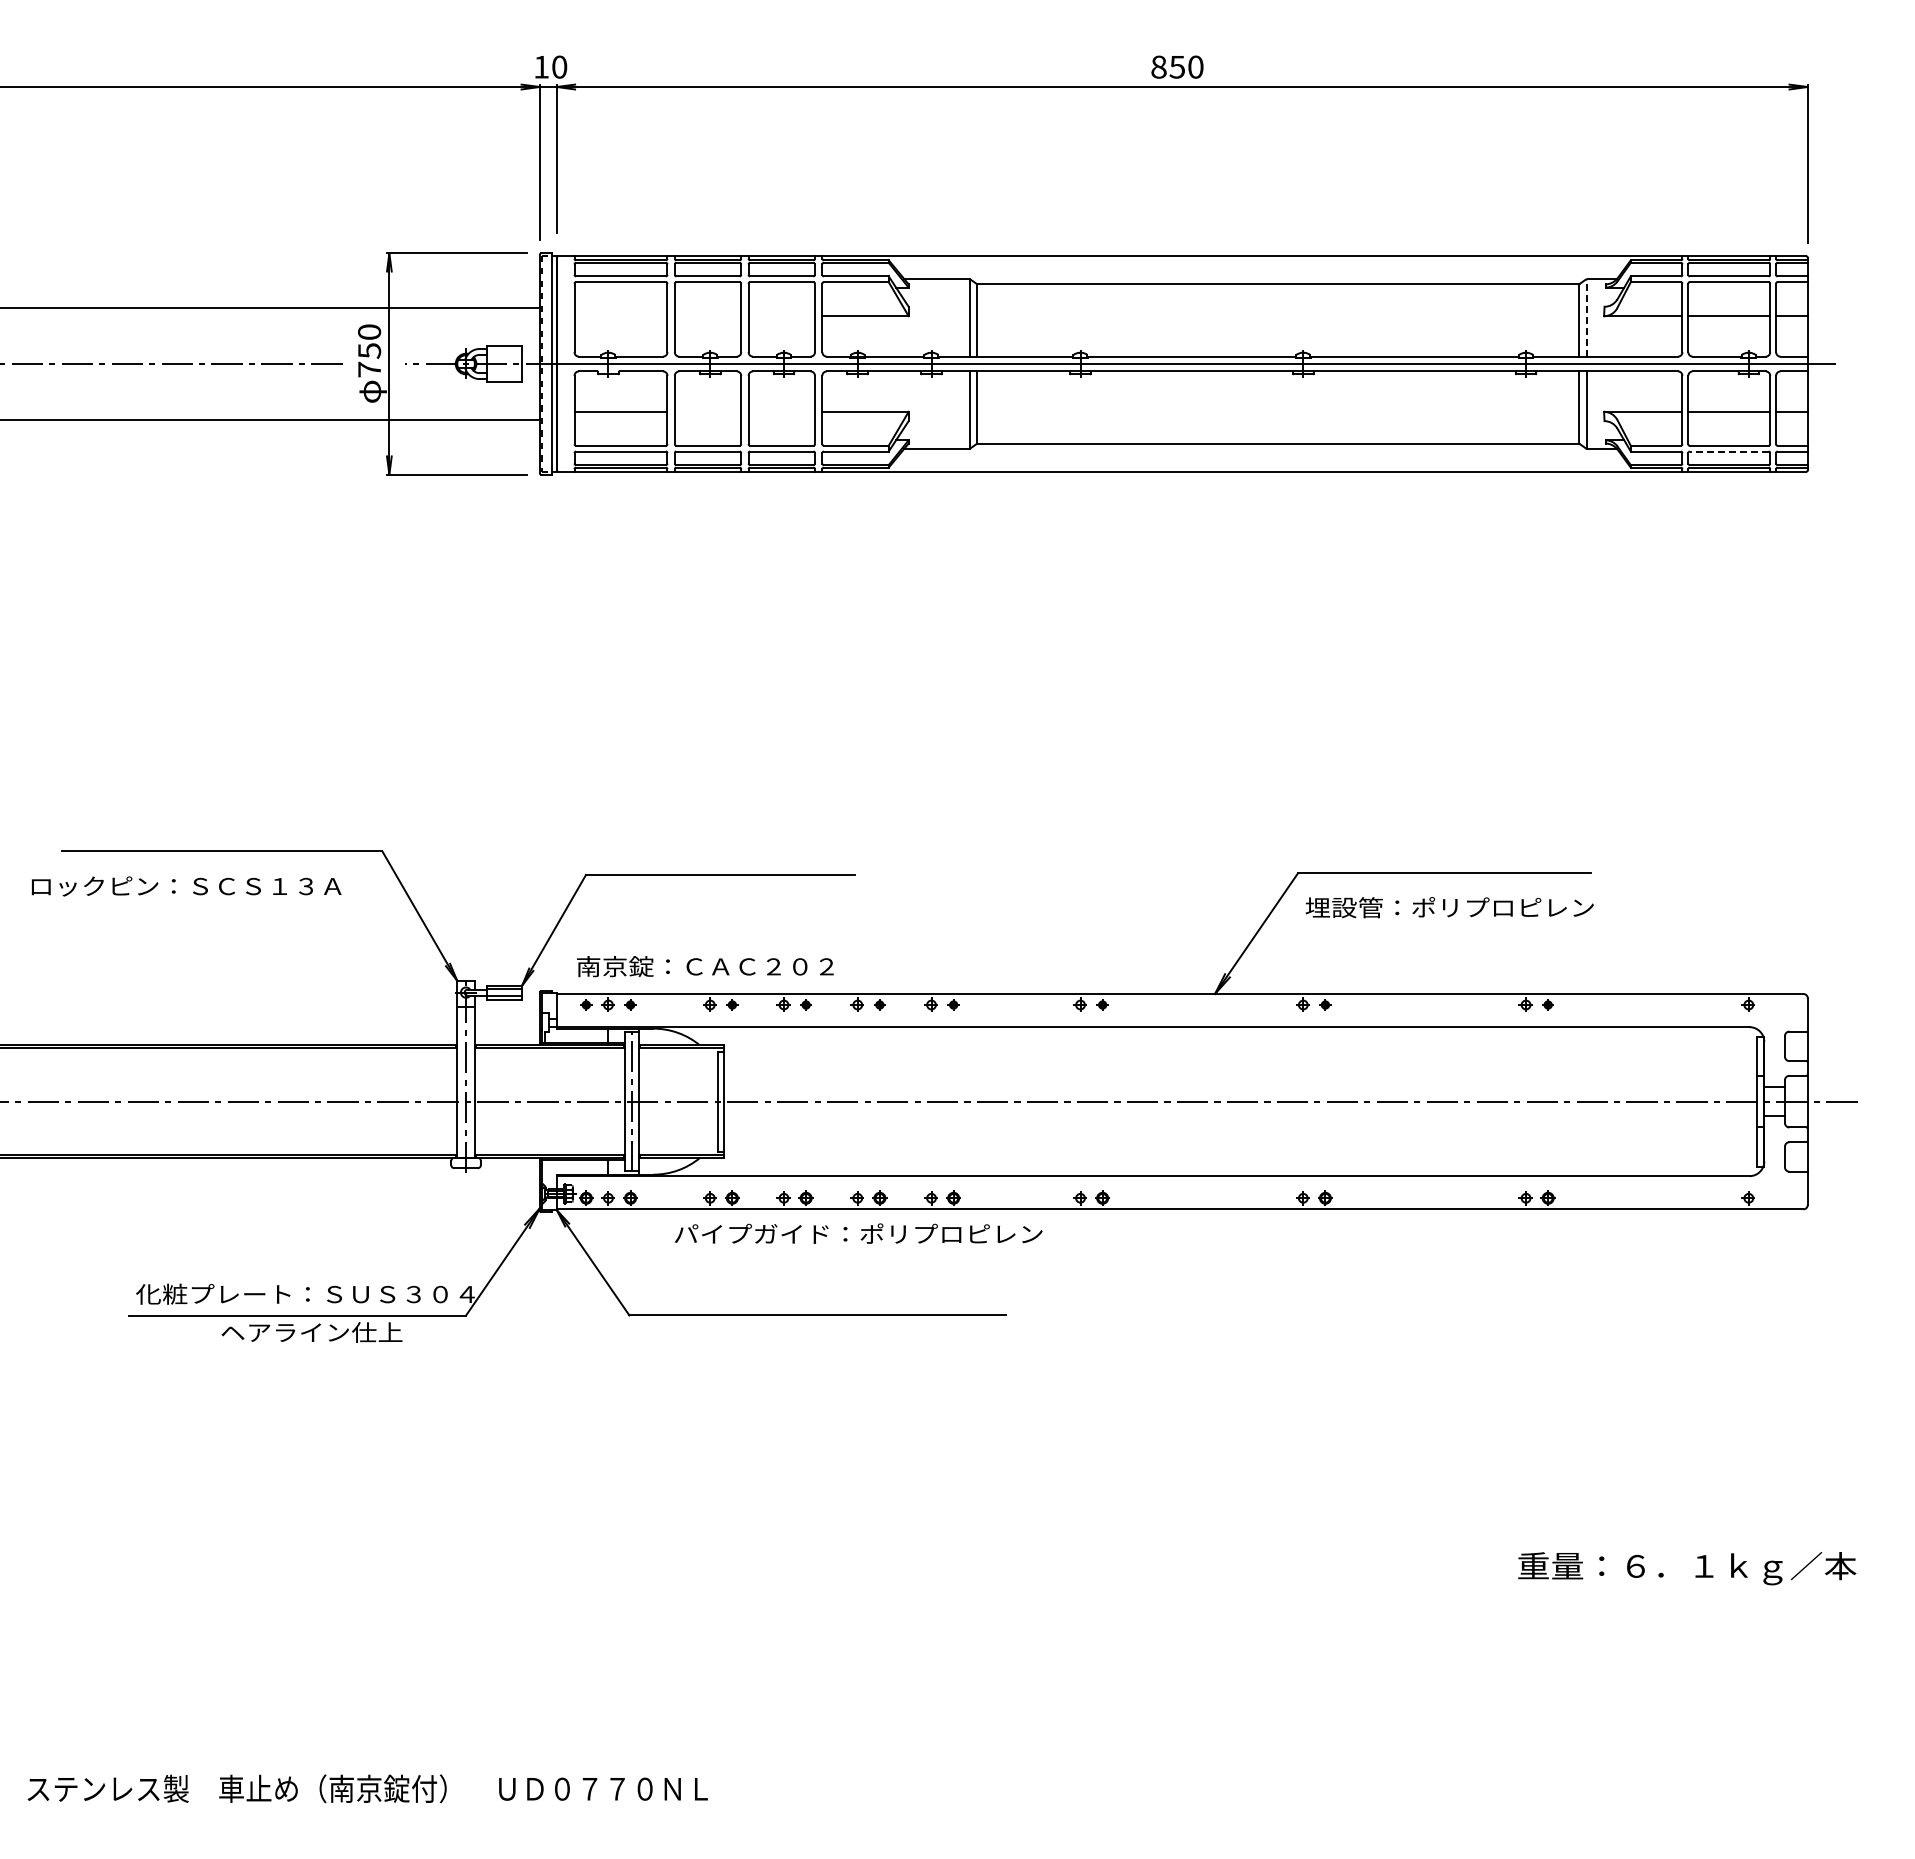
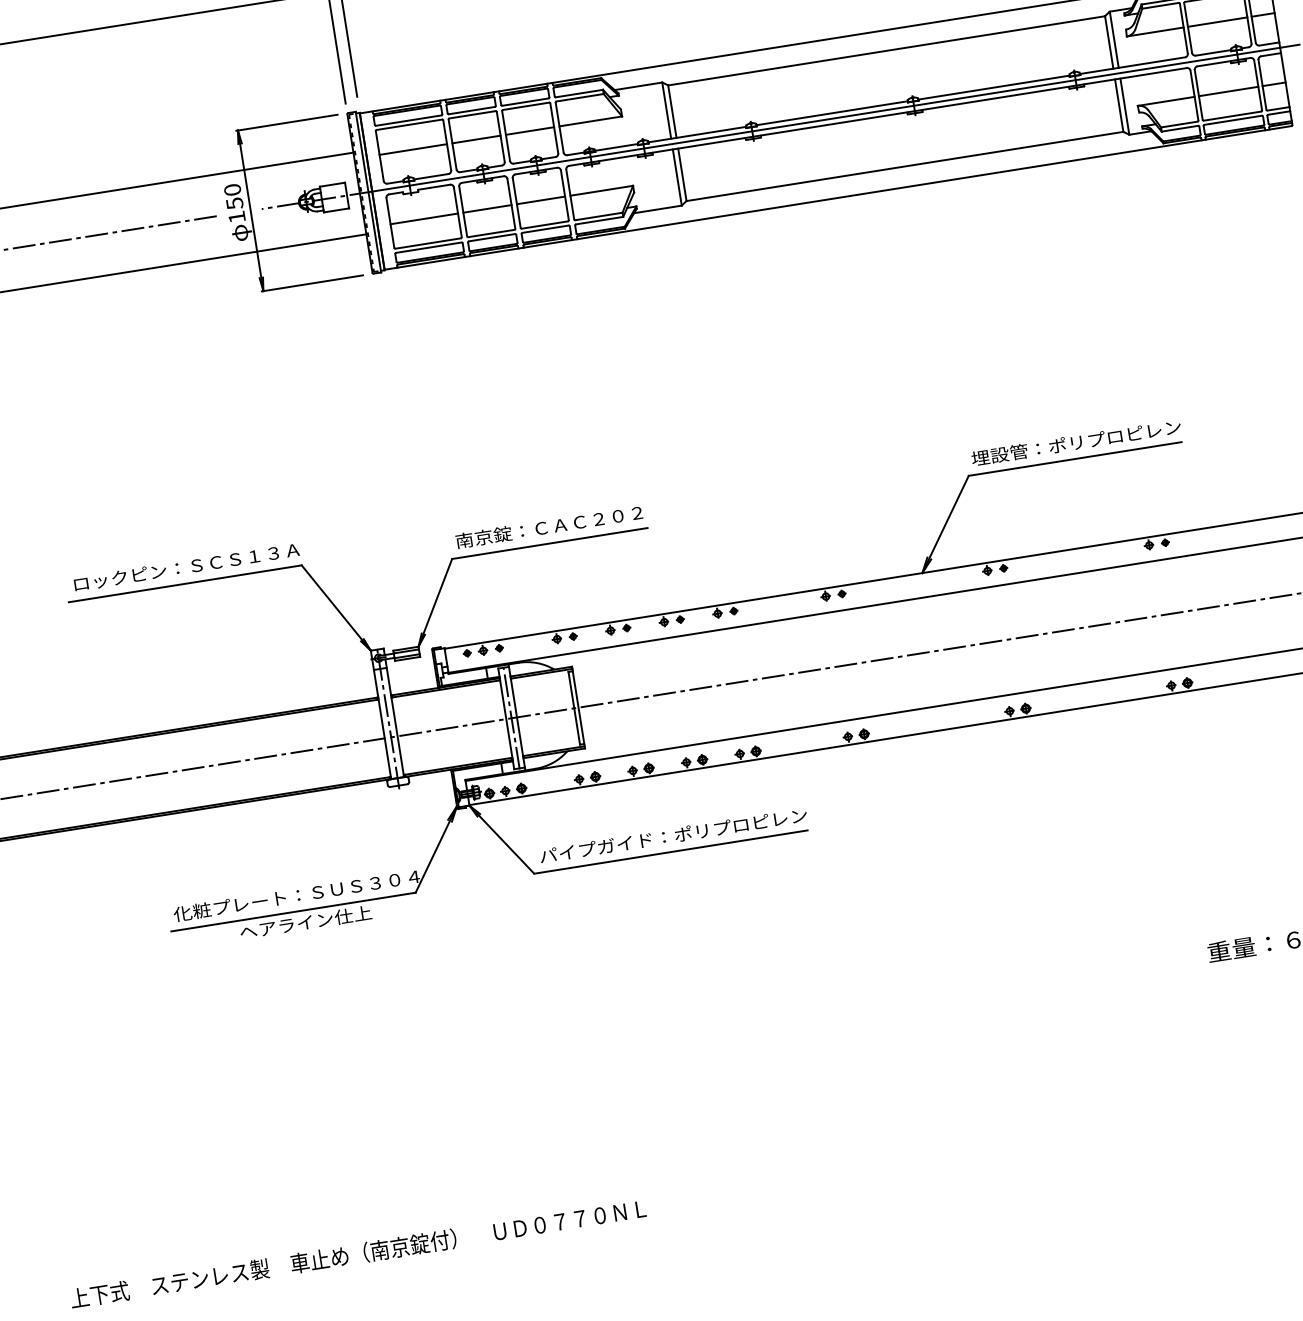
line: (620, 316) -> (412, 149), added
line: (707, 316) -> (476, 139), added
line: (781, 316) -> (529, 131), added
line: (1586, 318) -> (1114, 40), dashed -> solid
text: (369, 369) -> (236, 217), 750 -> 150
line: (707, 411) -> (487, 208), added
line: (781, 411) -> (540, 200), added
line: (1728, 451) -> (1232, 120), dashed -> solid
text: (186, 886) -> (186, 567), moved
text: (1449, 907) -> (1076, 442), moved
text: (705, 966) -> (549, 526), moved
text: (858, 1233) -> (673, 835), moved

